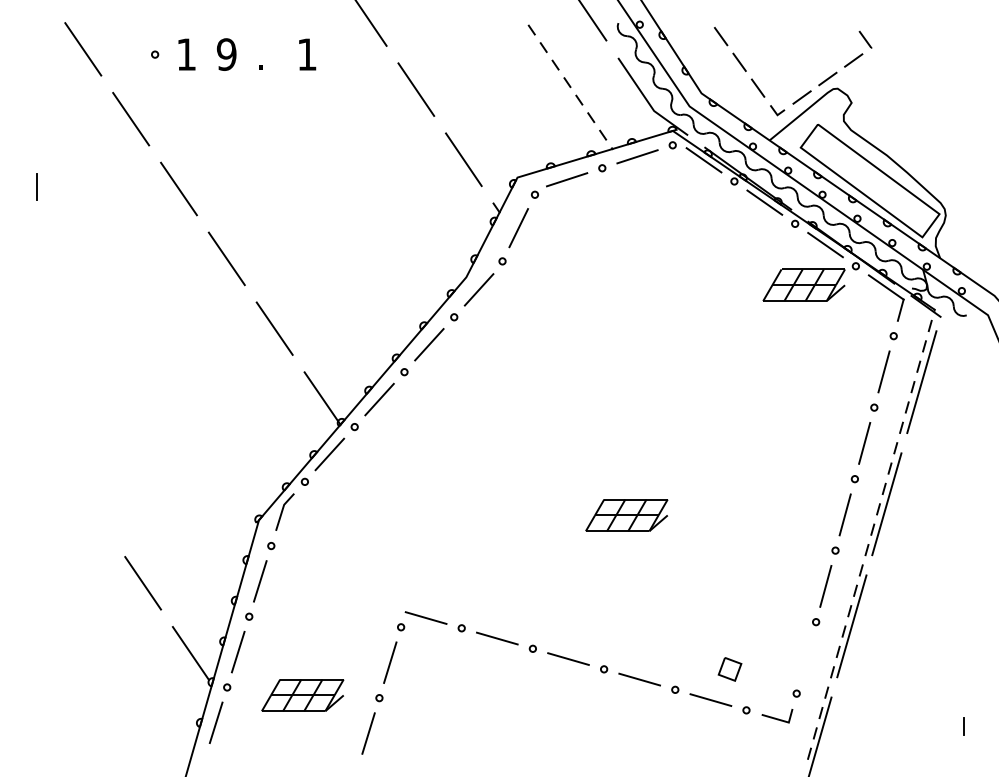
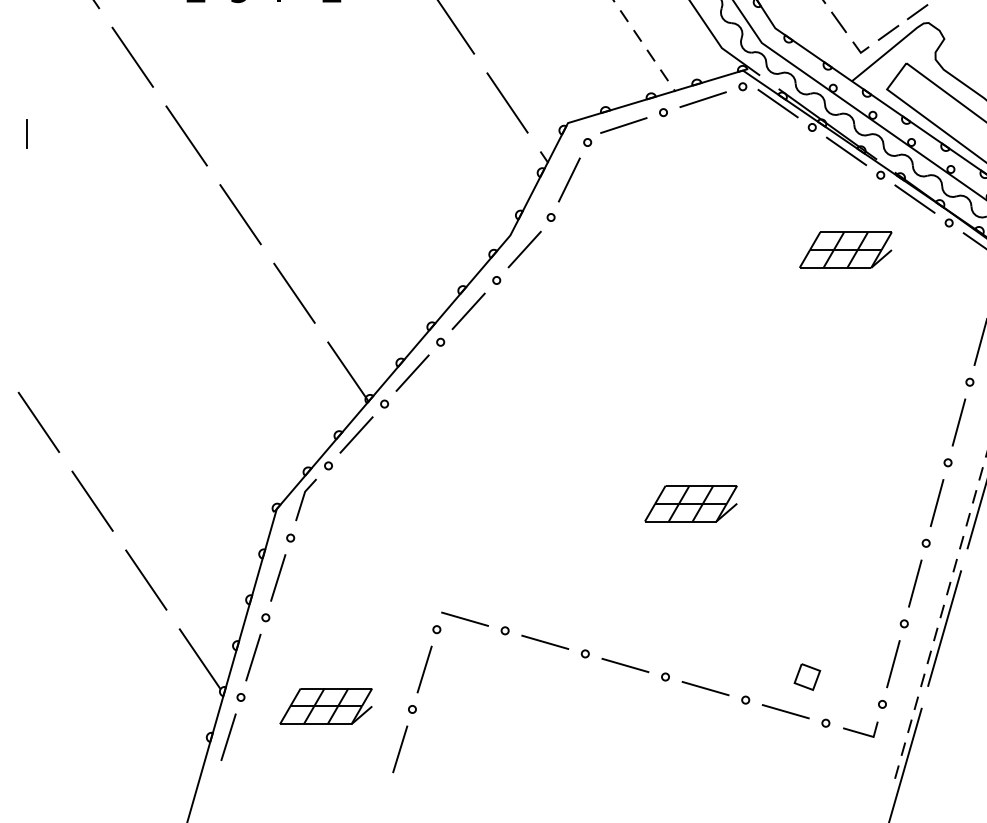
part: (803, 284) -> (845, 249), moved
line: (47, 443) -> (38, 422), added
line: (95, 513) -> (92, 501), added
line: (805, 657) -> (892, 663), added

